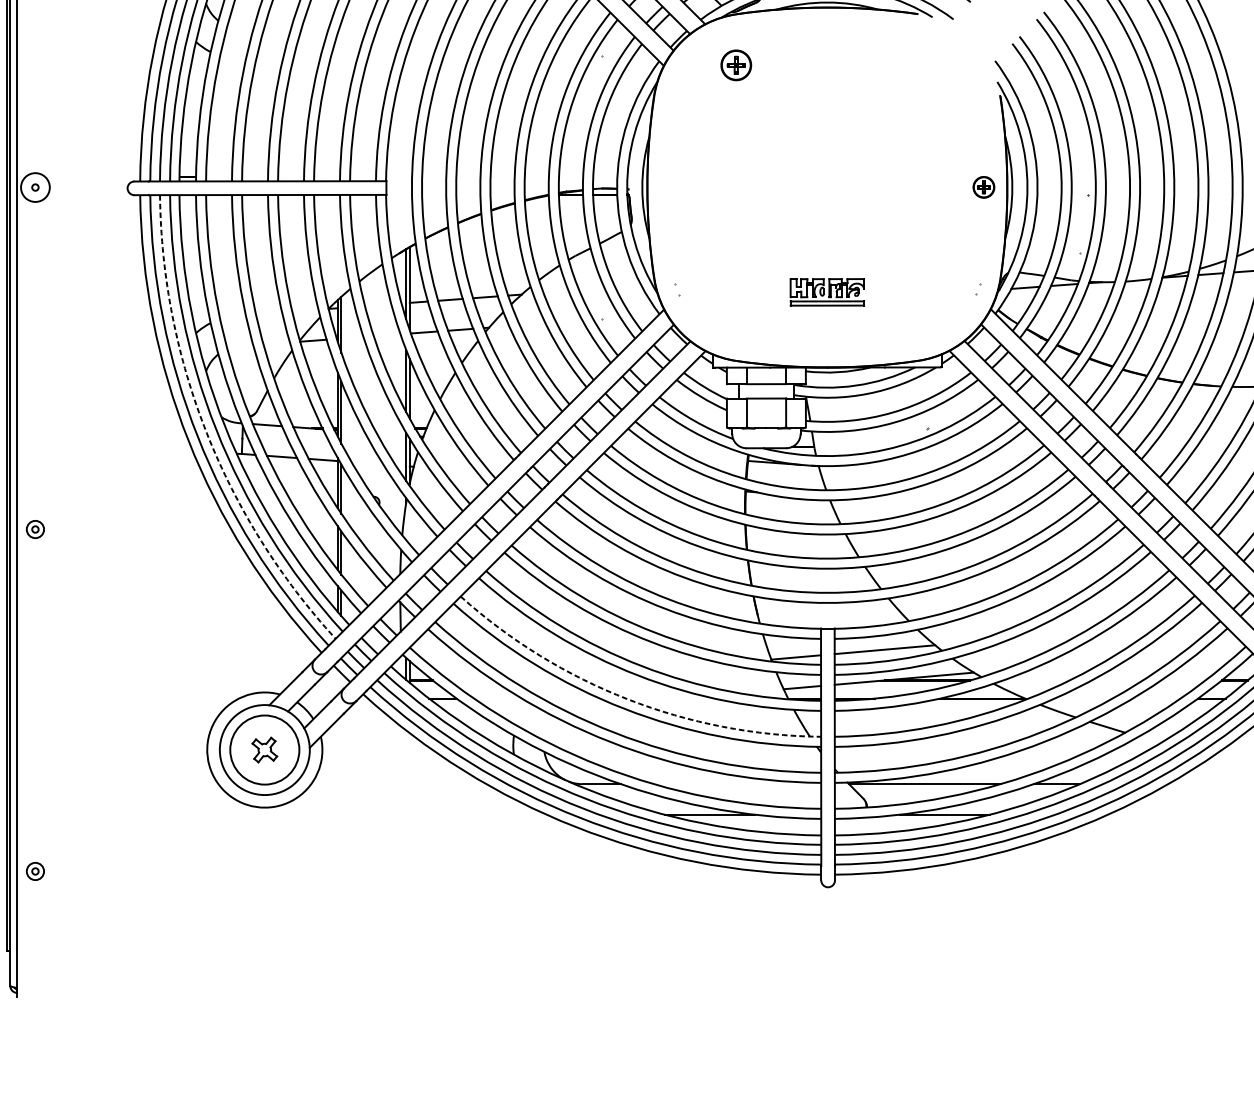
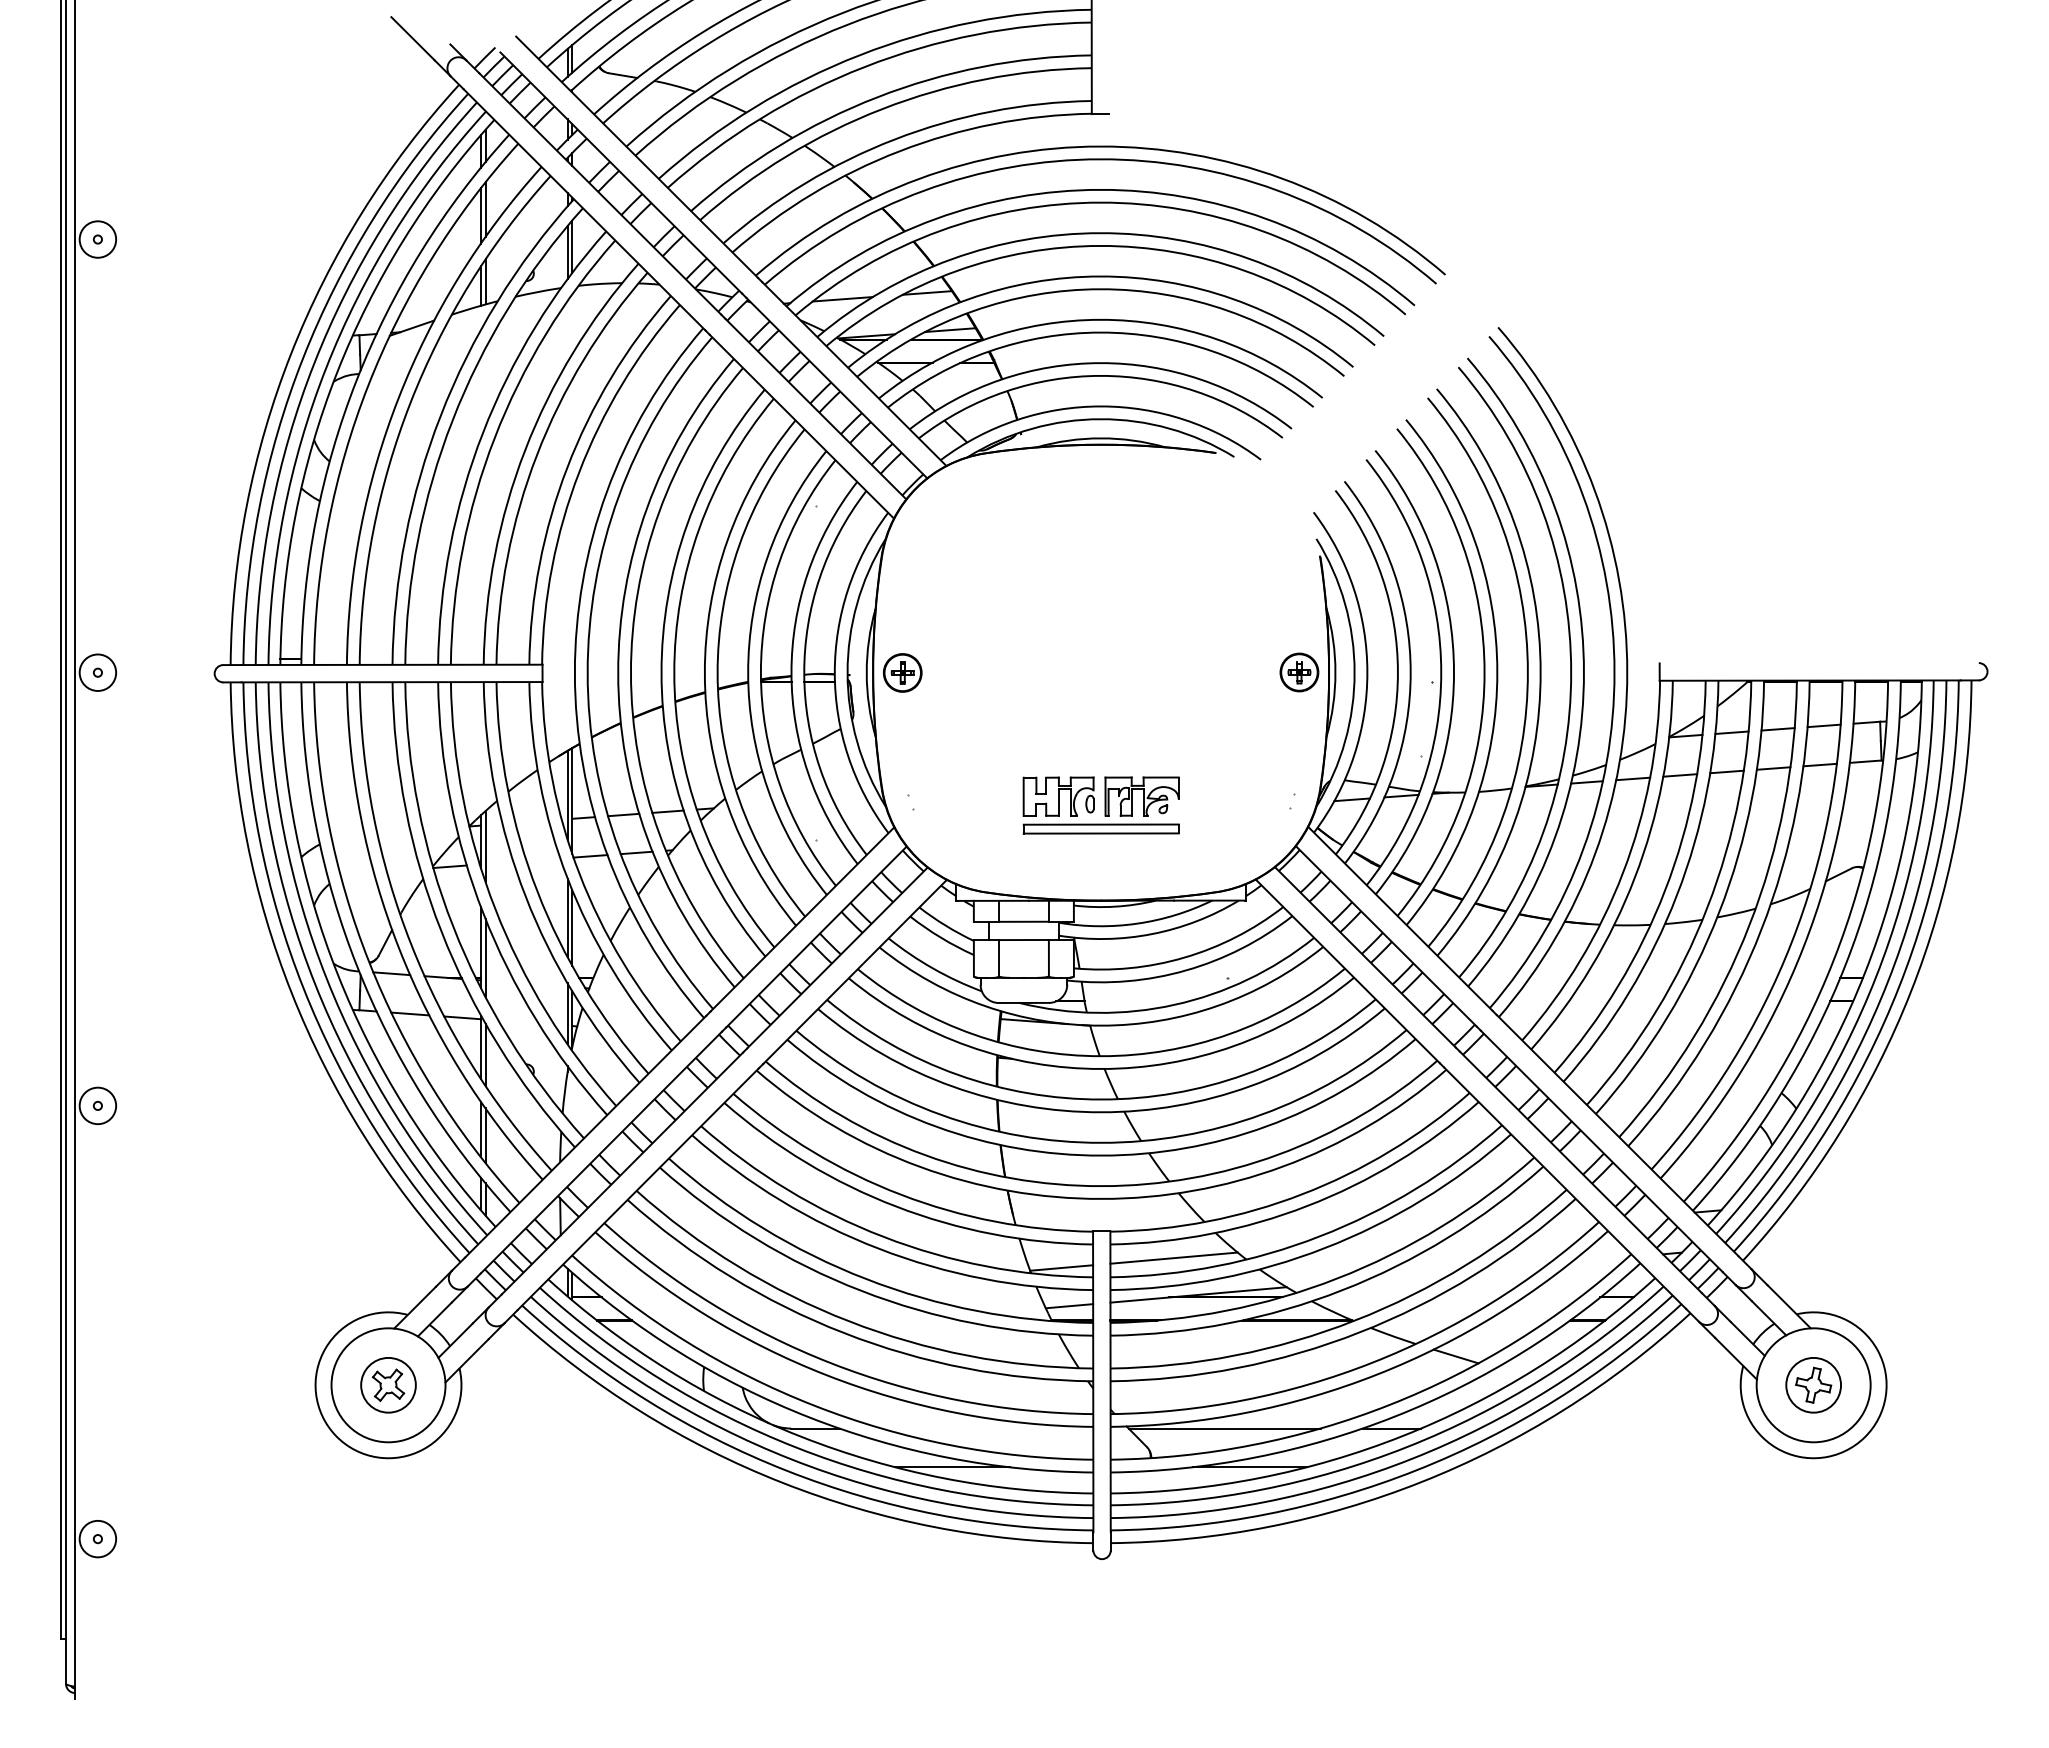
part: (736, 65) -> (902, 672), moved
part: (983, 187) -> (1299, 672), size x1.43
part: (826, 292) -> (1100, 805), size x1.67
arc: (207, 432) -> (315, 983), dashed -> solid
circle: (35, 529) -> (97, 1105), size x1.67
arc: (627, 699) -> (848, 1321), dashed -> solid
circle: (264, 749) -> (388, 1384), size x0.62
circle: (35, 870) -> (97, 1538), size x1.67

